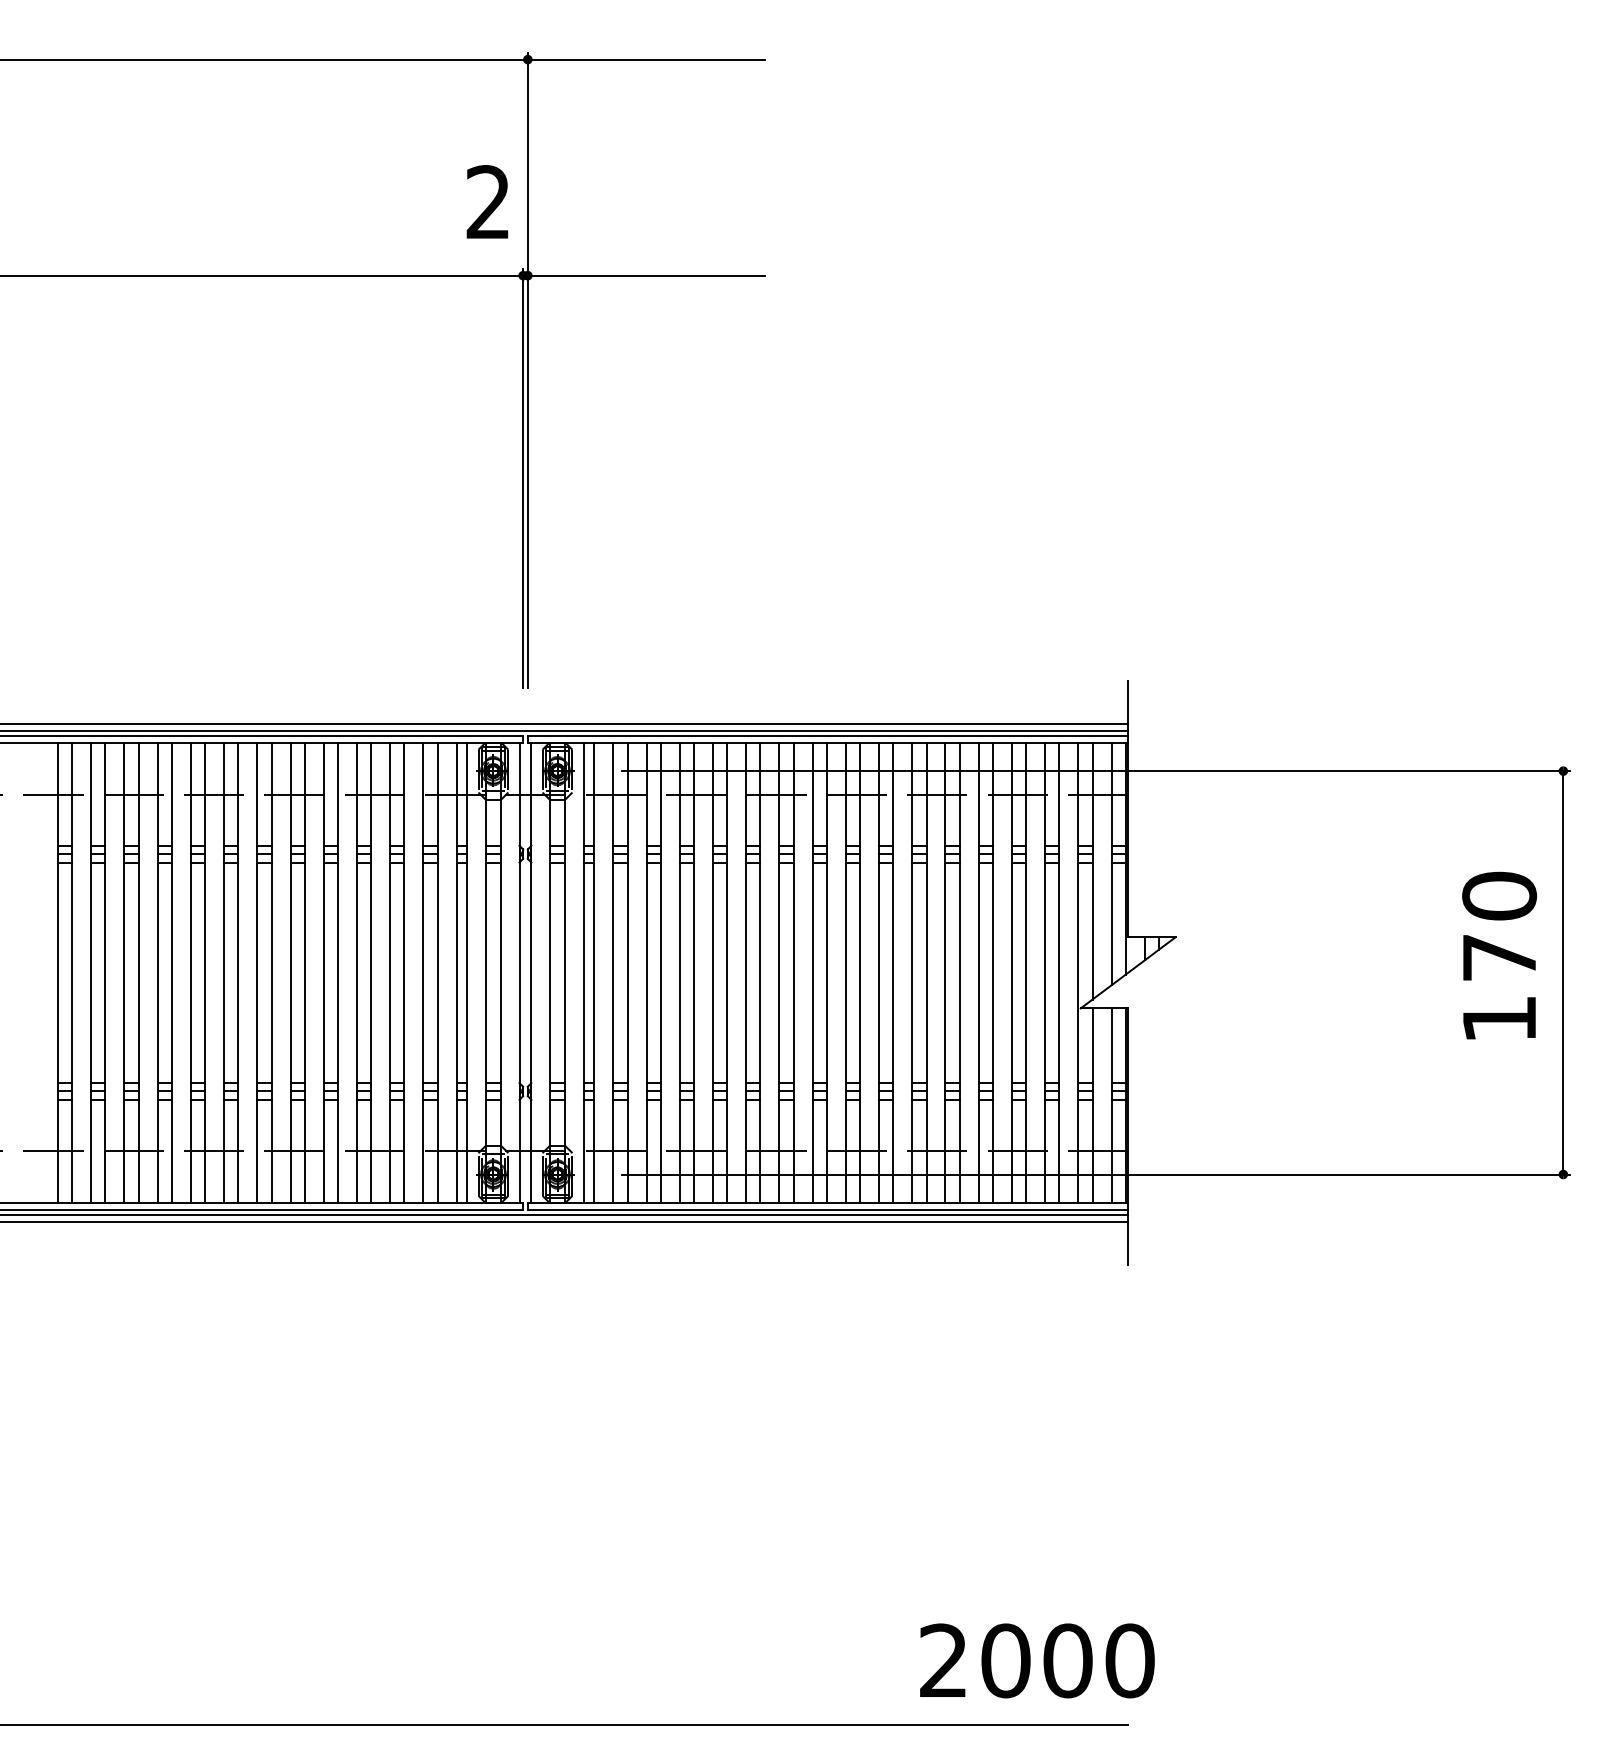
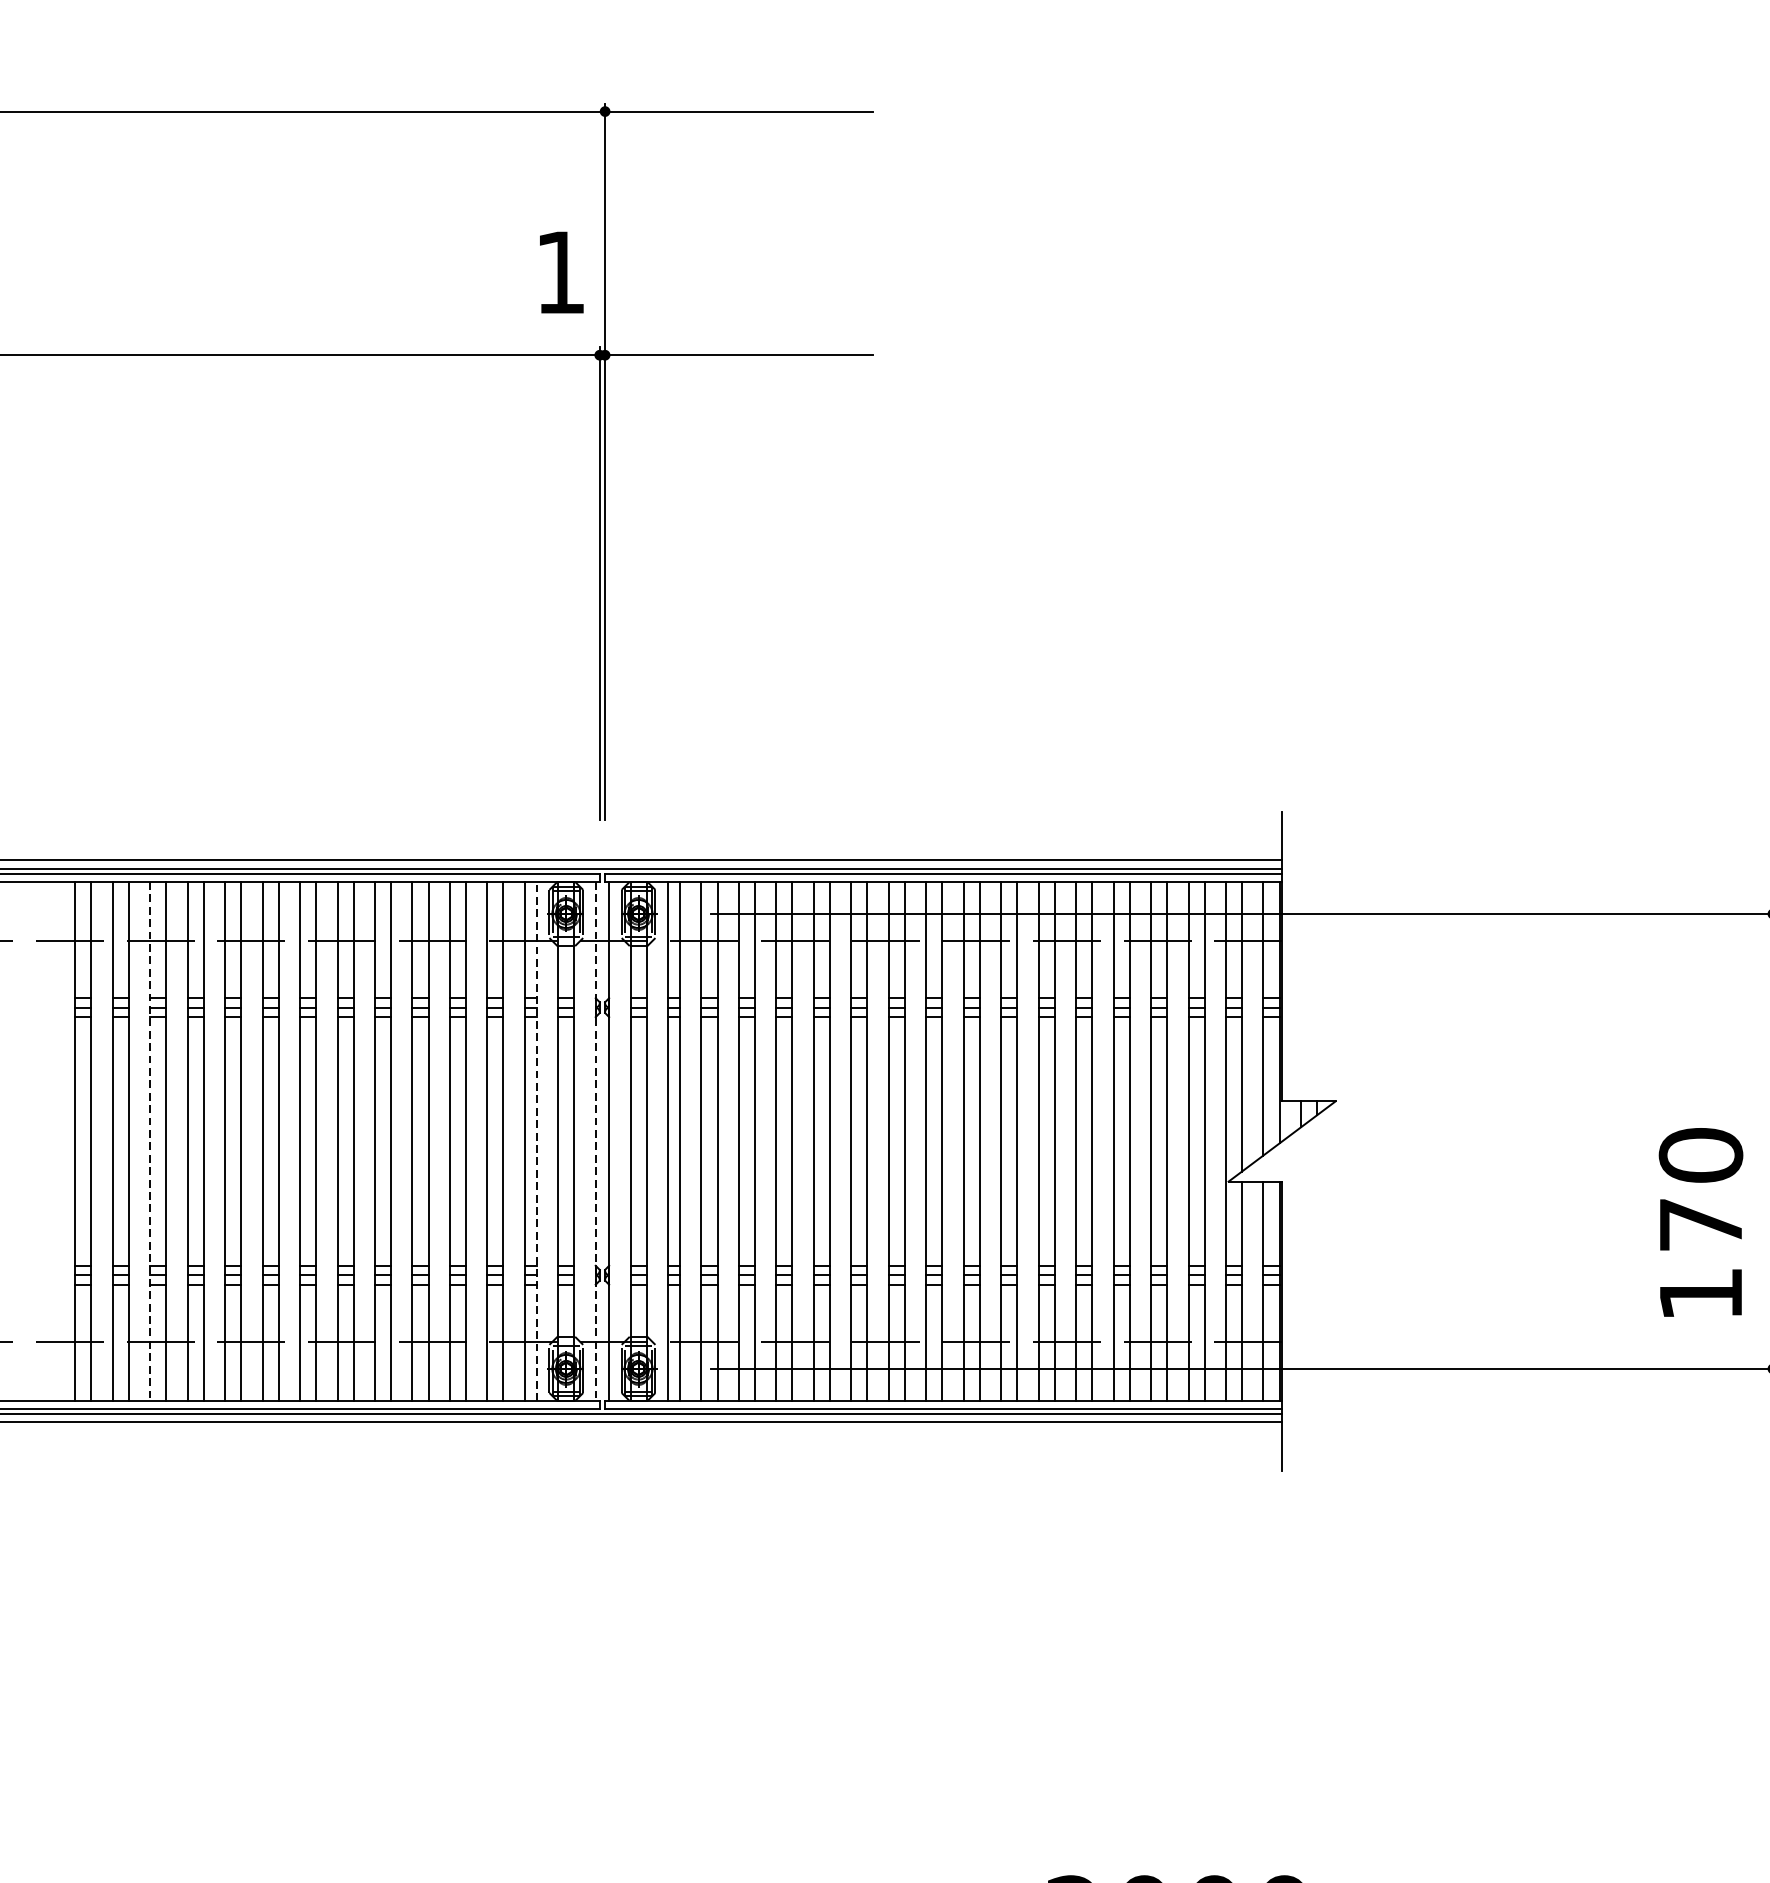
text: (487, 201) -> (559, 271), 2 -> 1
text: (1499, 955) -> (1700, 1222), moved
line: (467, 972) -> (537, 1141), solid -> dashed
line: (124, 973) -> (150, 1142), solid -> dashed
line: (519, 973) -> (595, 1142), solid -> dashed

